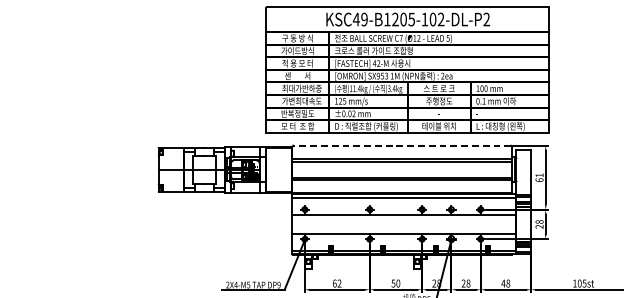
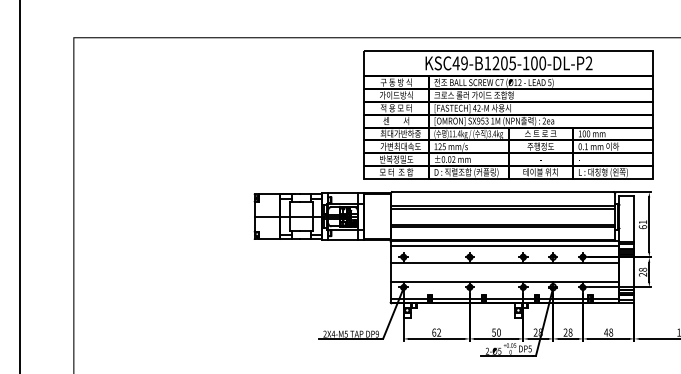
text: (440, 19) -> (542, 63), KSC49-B1205-102-DL-P2 -> KSC49-B1205-100-DL-P2
line: (401, 146) -> (502, 192), dashed -> solid

